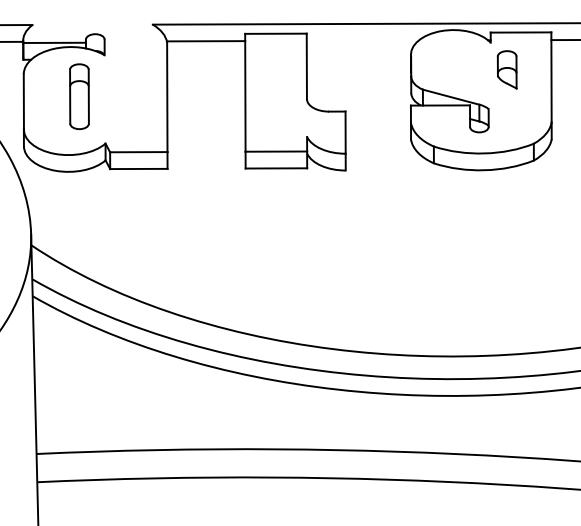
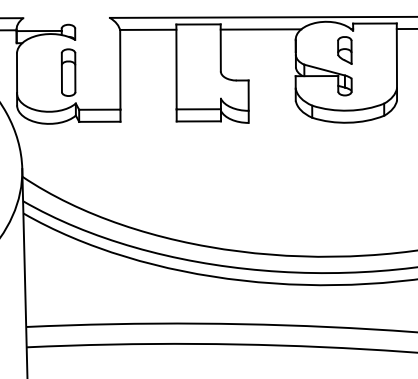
line: (362, 40) -> (260, 29), added
part: (506, 69) -> (344, 50), moved
part: (79, 96) -> (68, 72), moved

